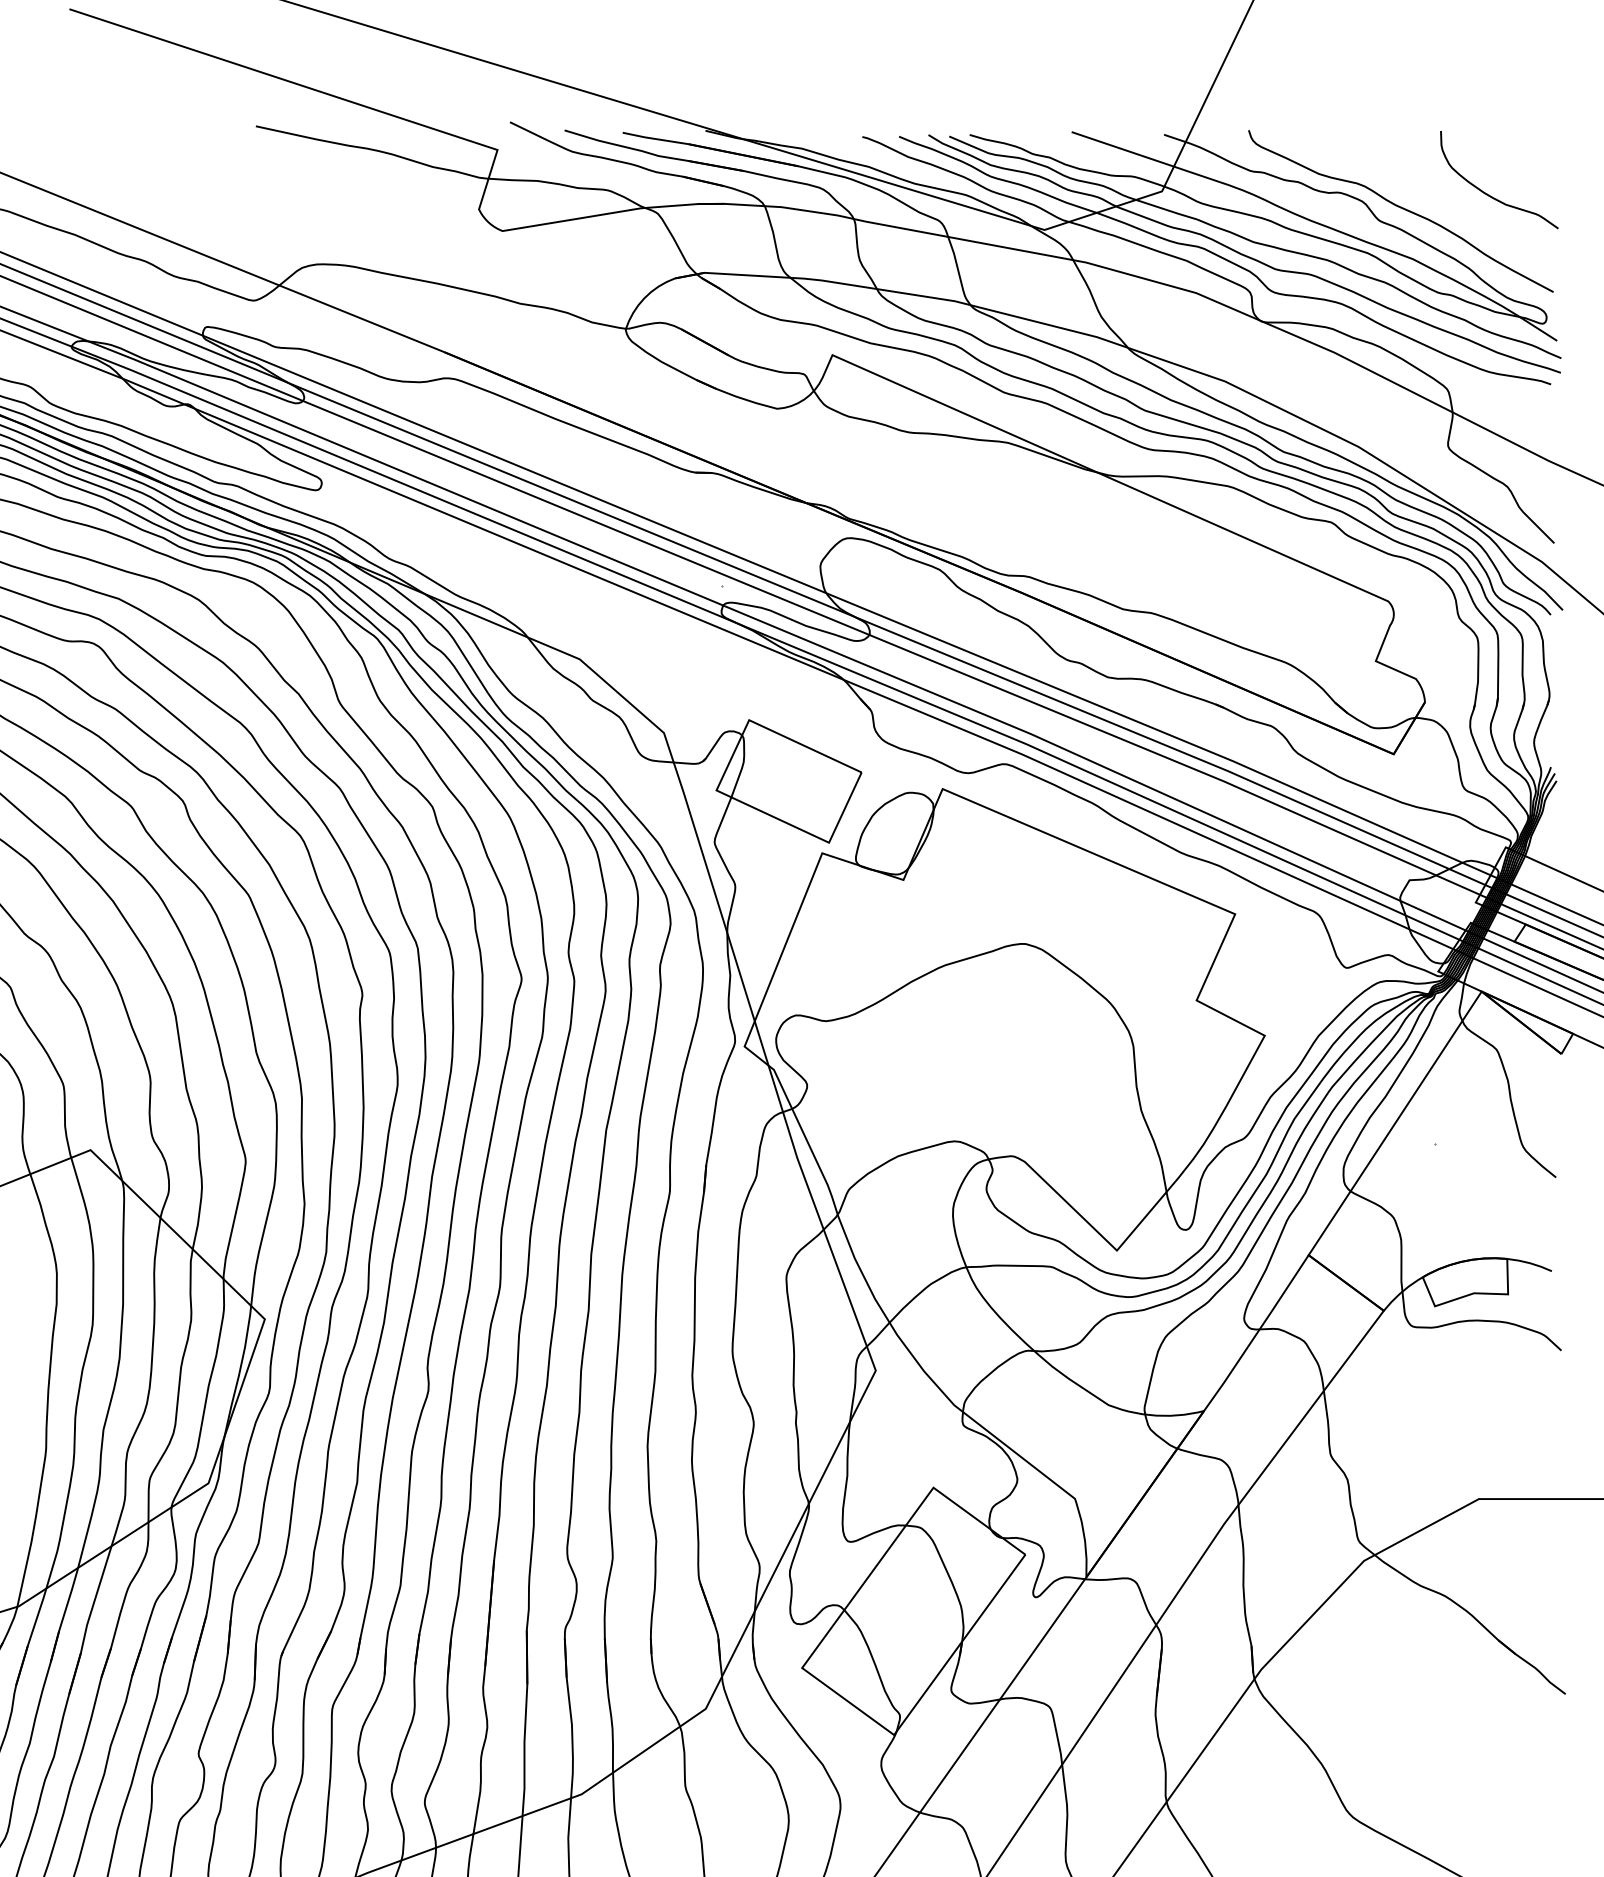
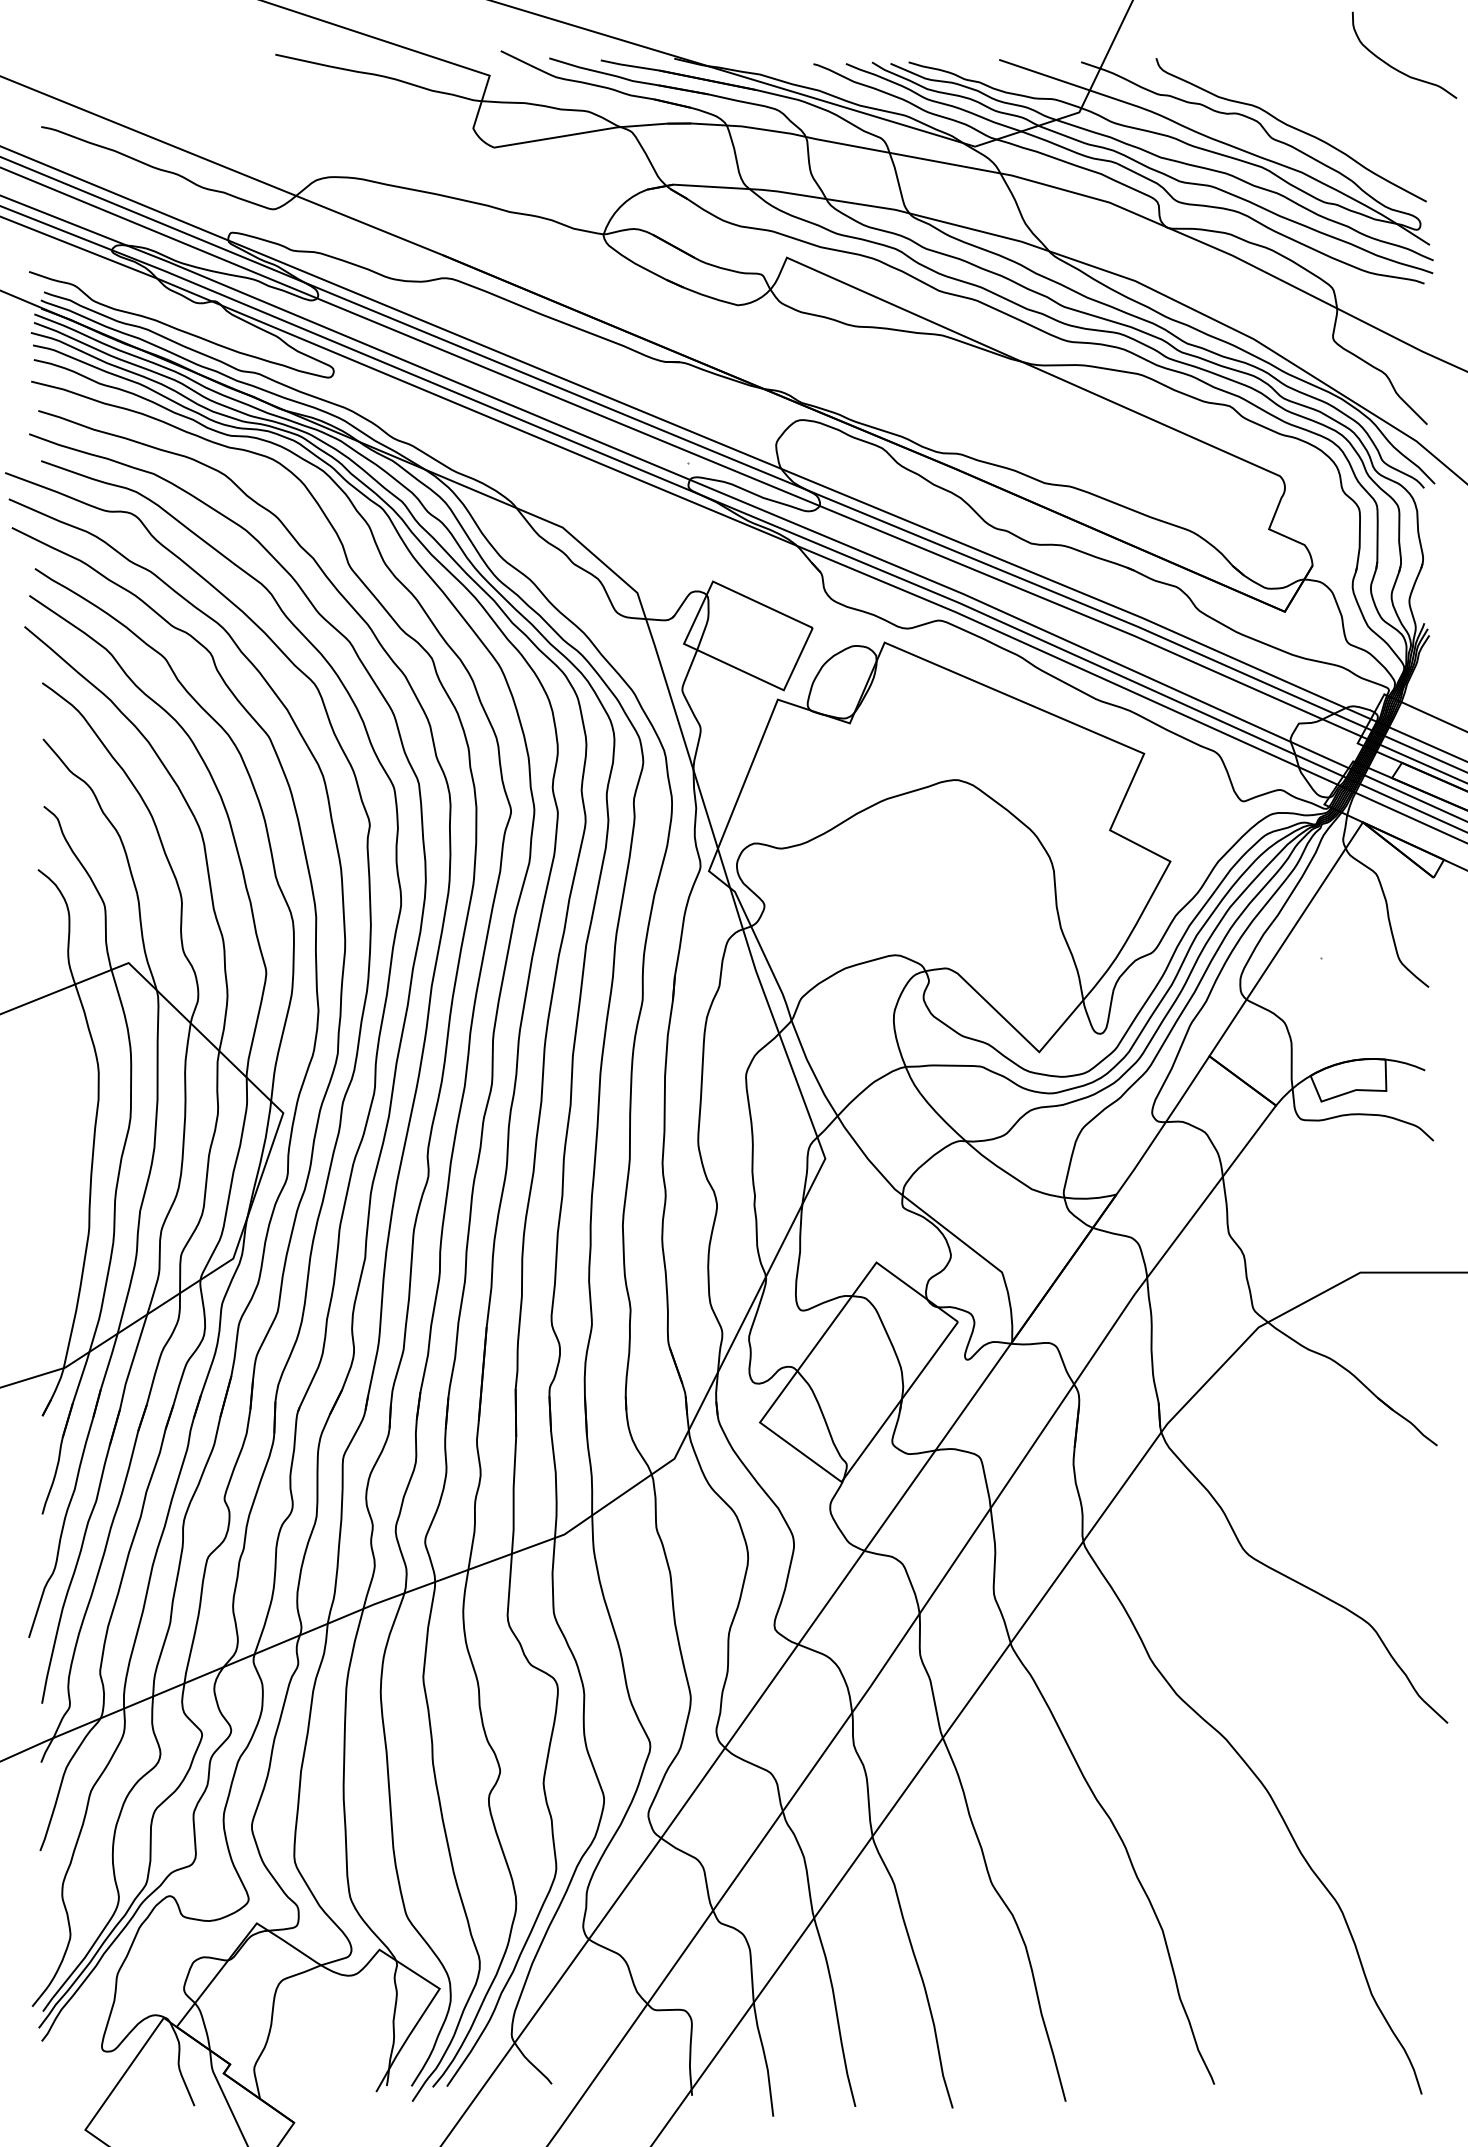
curve: (1490, 194) -> (1396, 68), moved

